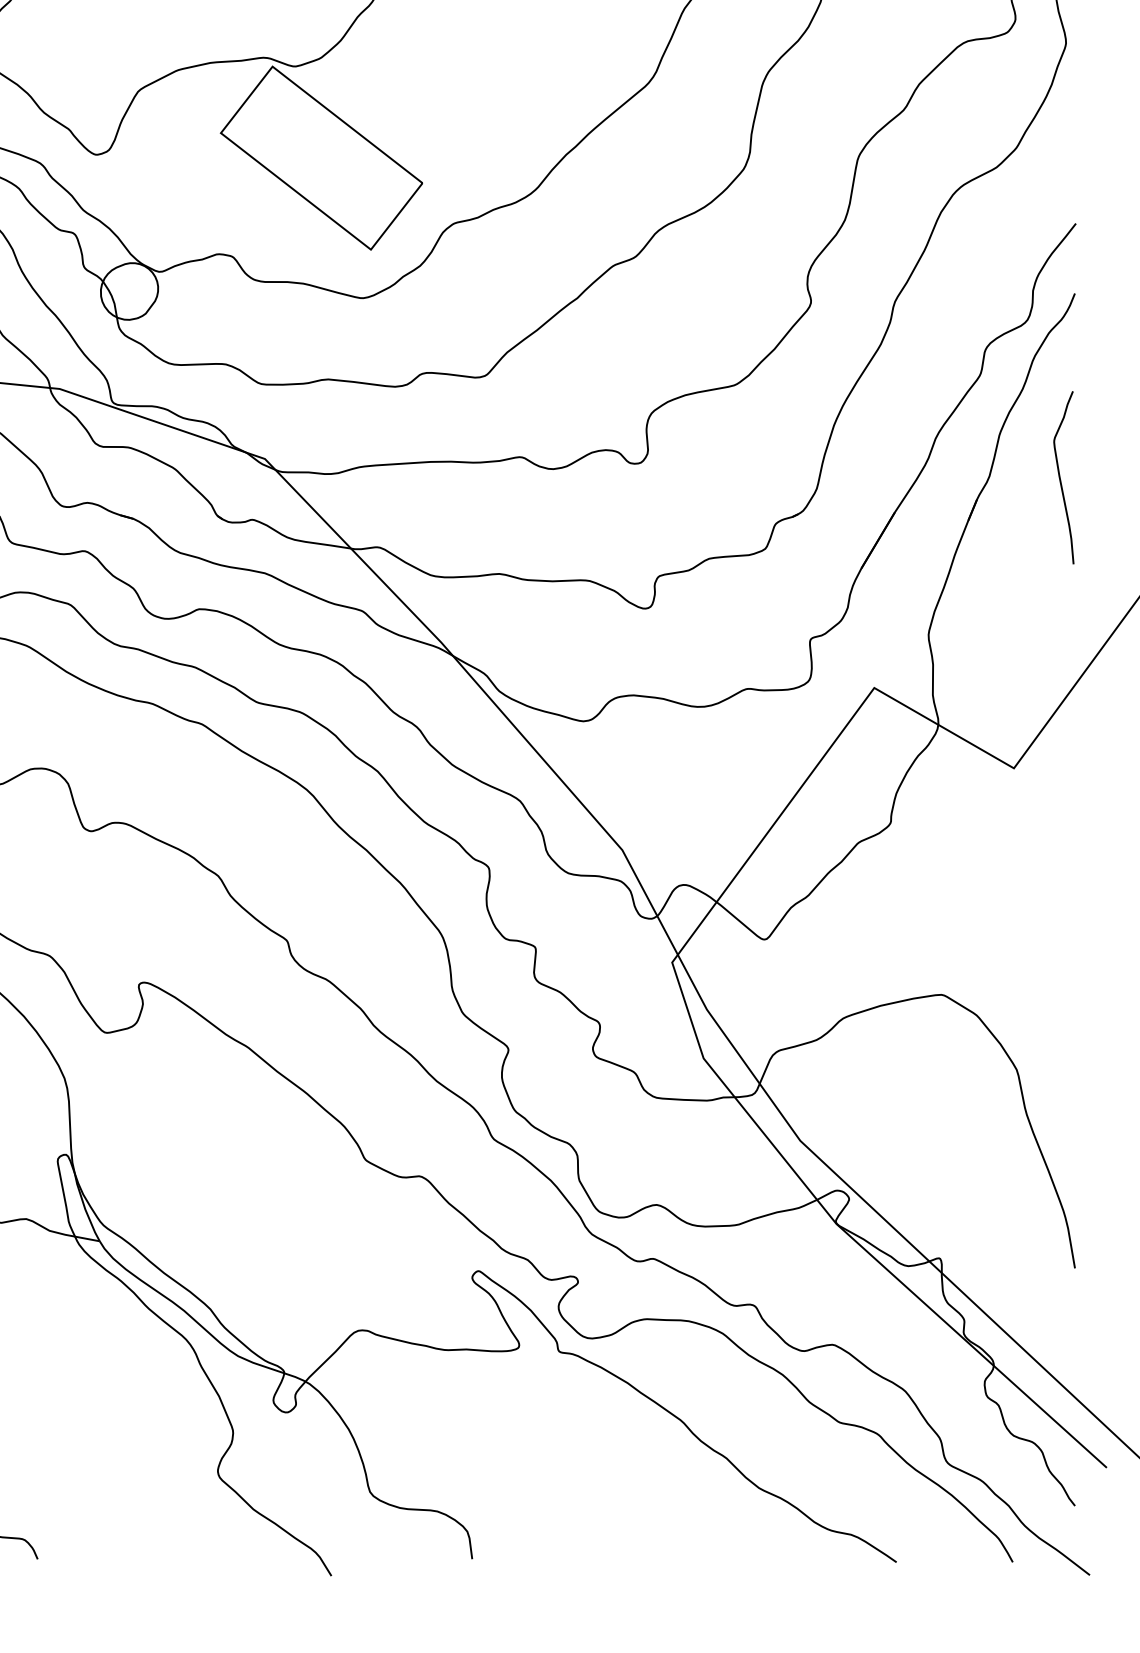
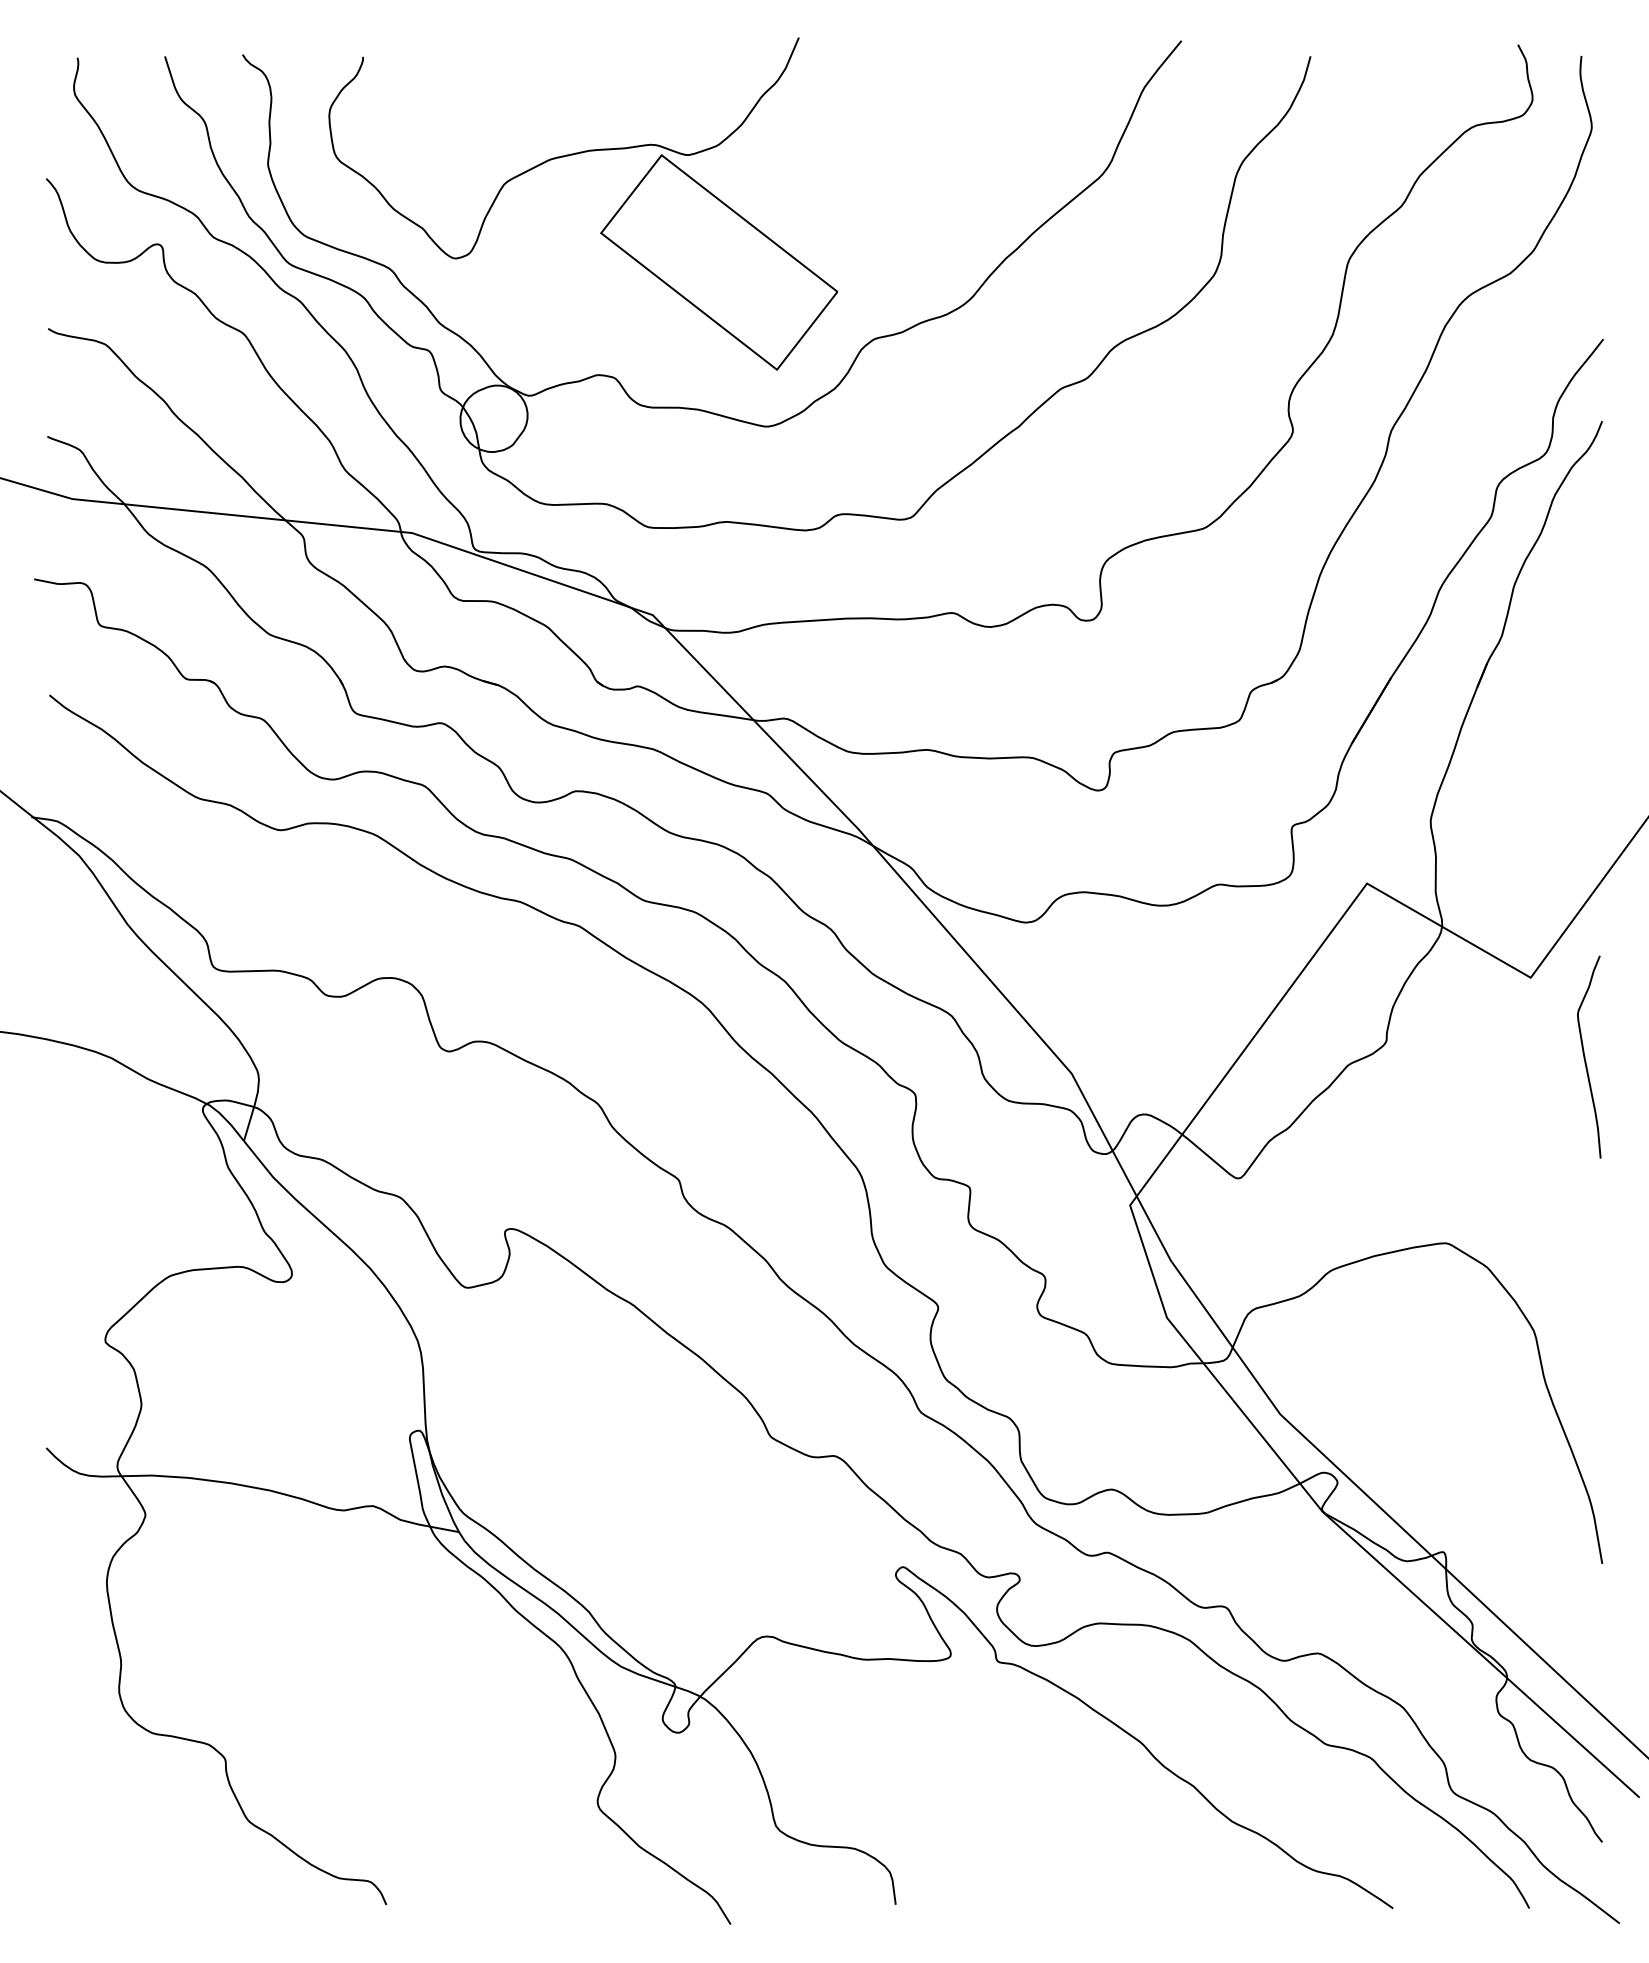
curve: (1060, 477) -> (1585, 1056), moved

